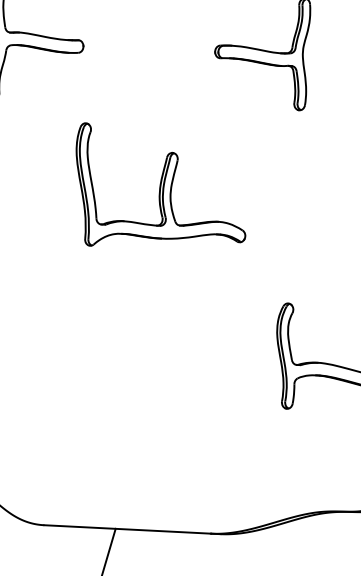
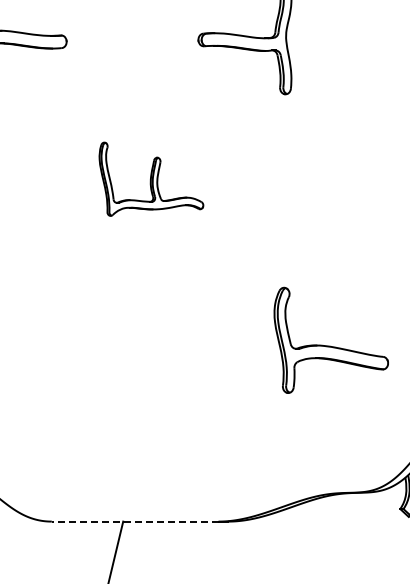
part: (161, 188) -> (151, 179), size x0.6
line: (126, 529) -> (134, 521), solid -> dashed

